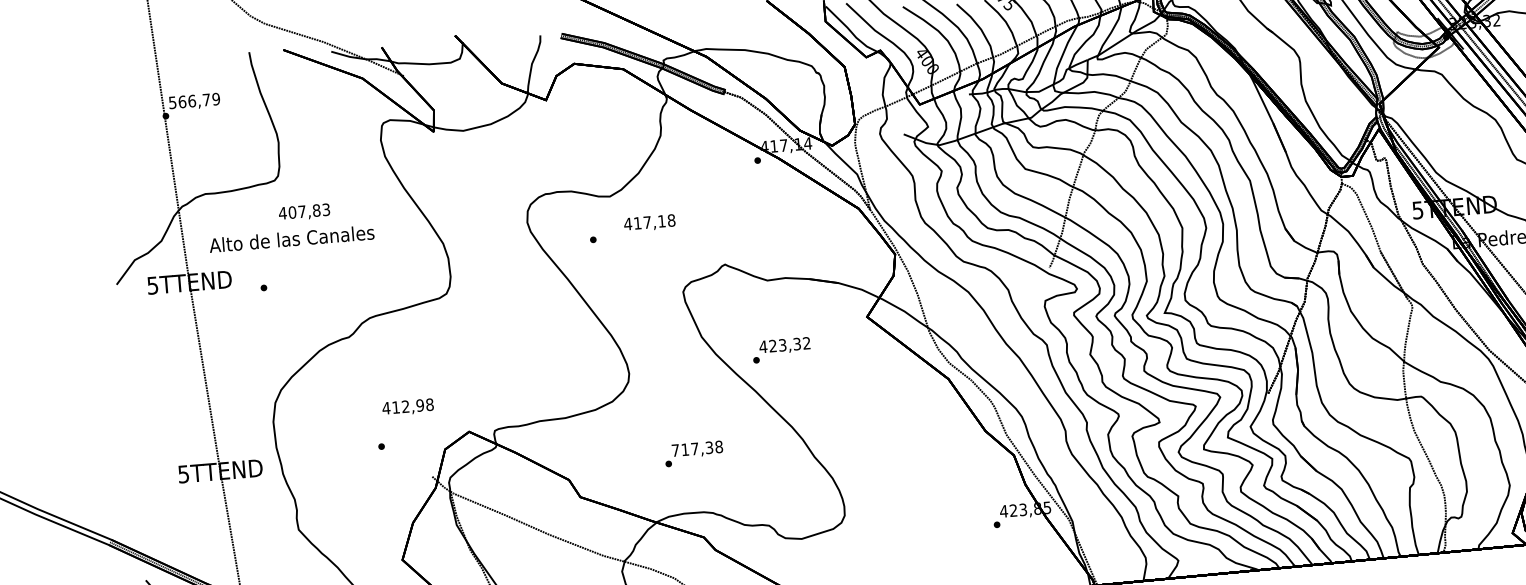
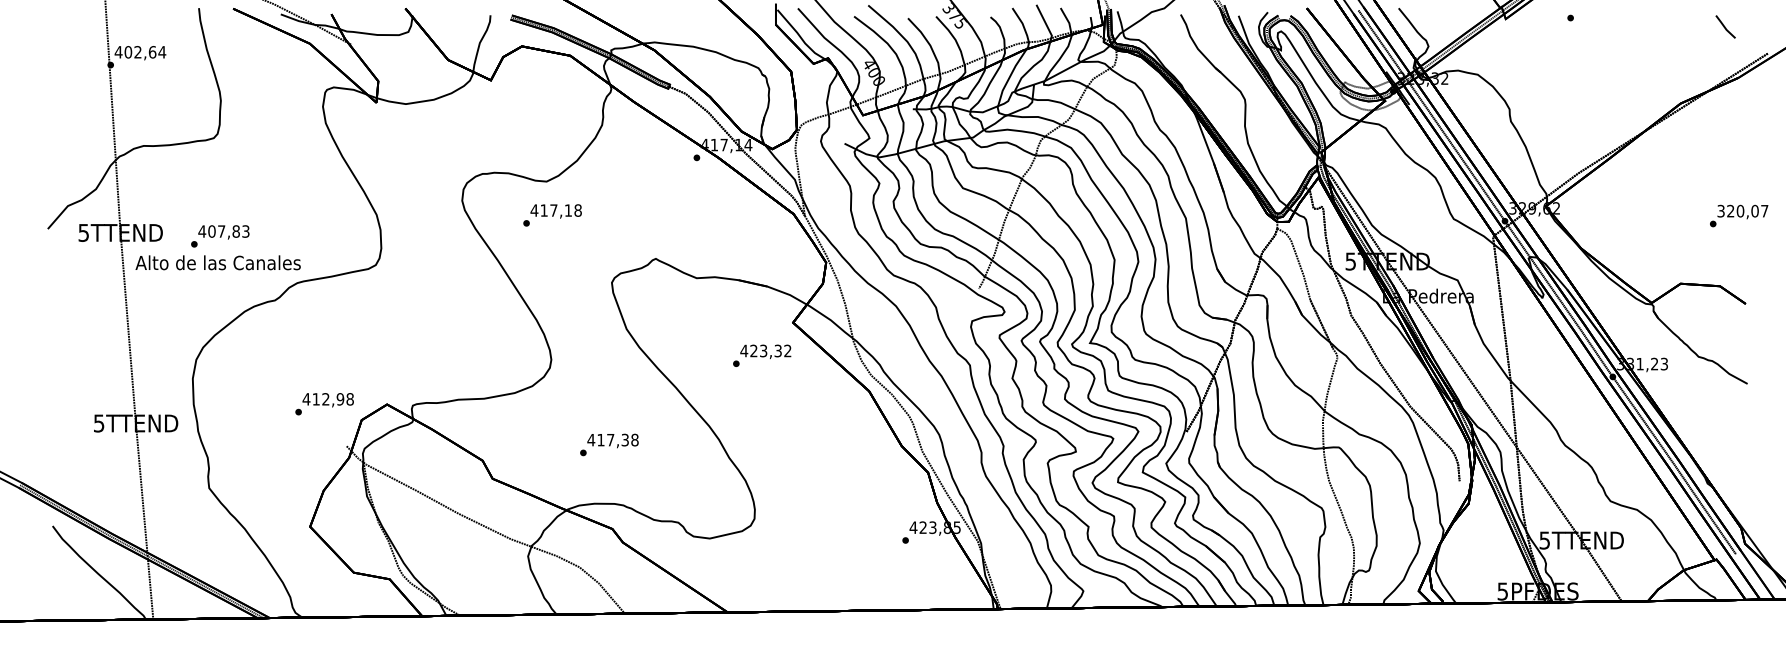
text: (194, 101) -> (140, 52), 566,79 -> 402,64
text: (304, 212) -> (223, 232), moved
text: (649, 223) -> (555, 211), moved
text: (291, 238) -> (217, 262), moved
text: (781, 349) -> (762, 355), moved
text: (407, 407) -> (327, 400), moved
text: (675, 450) -> (591, 440), 717,38 -> 417,38

